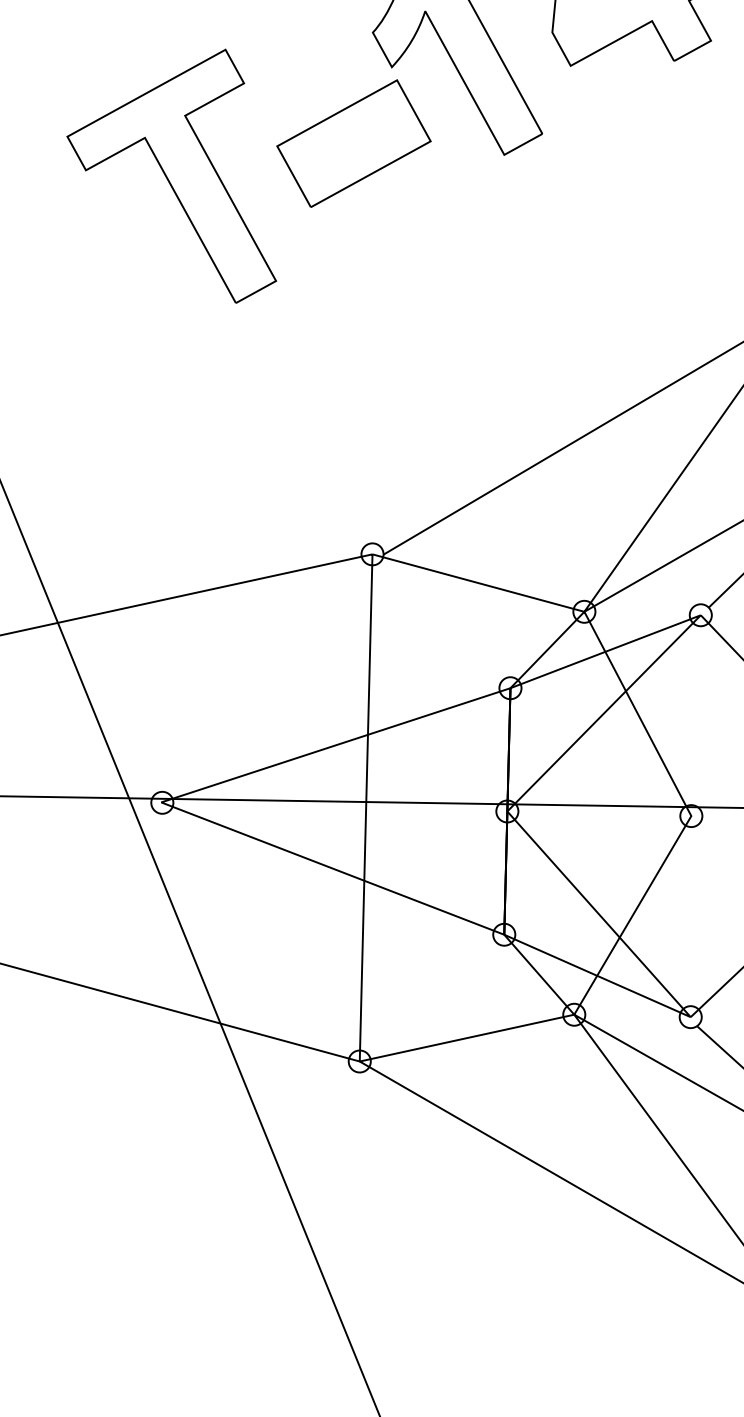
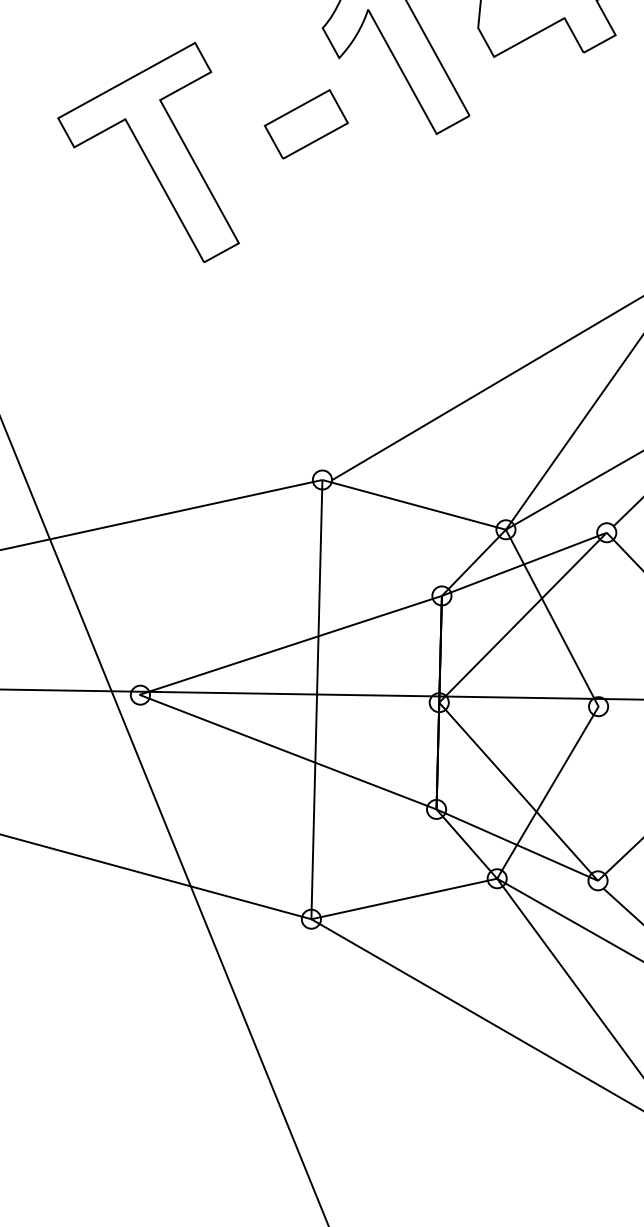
part: (353, 143) -> (305, 124), size x0.62

